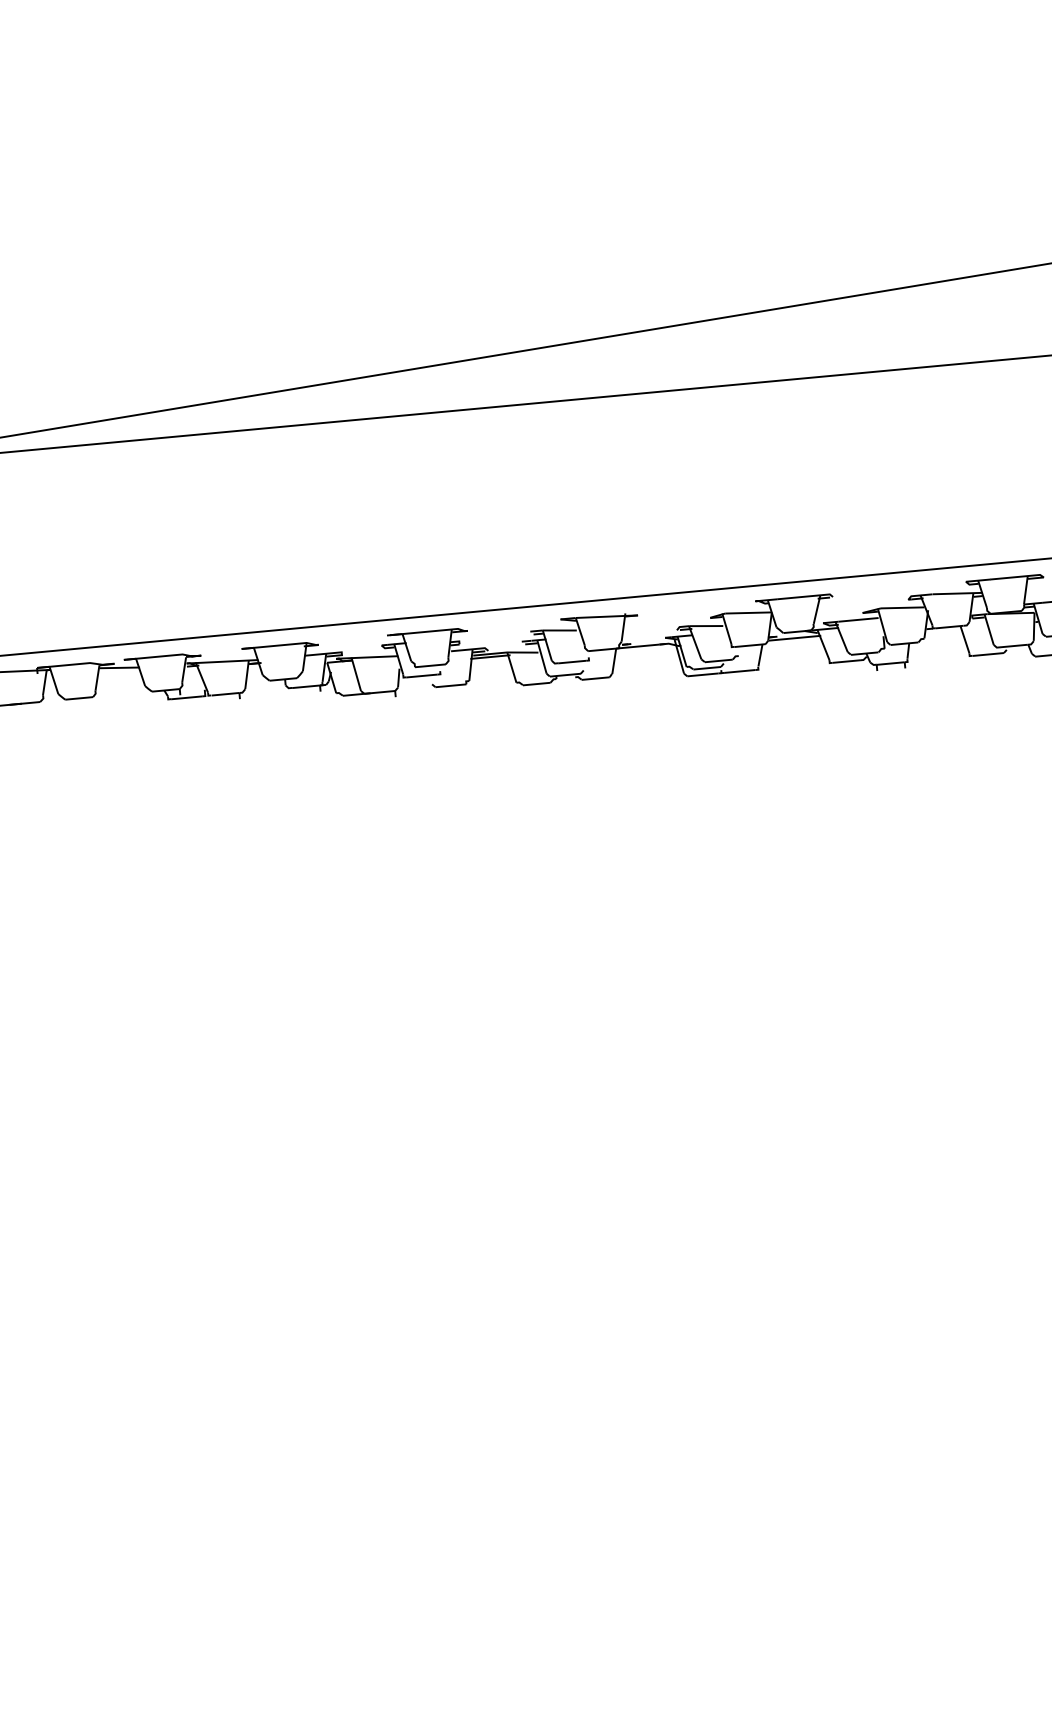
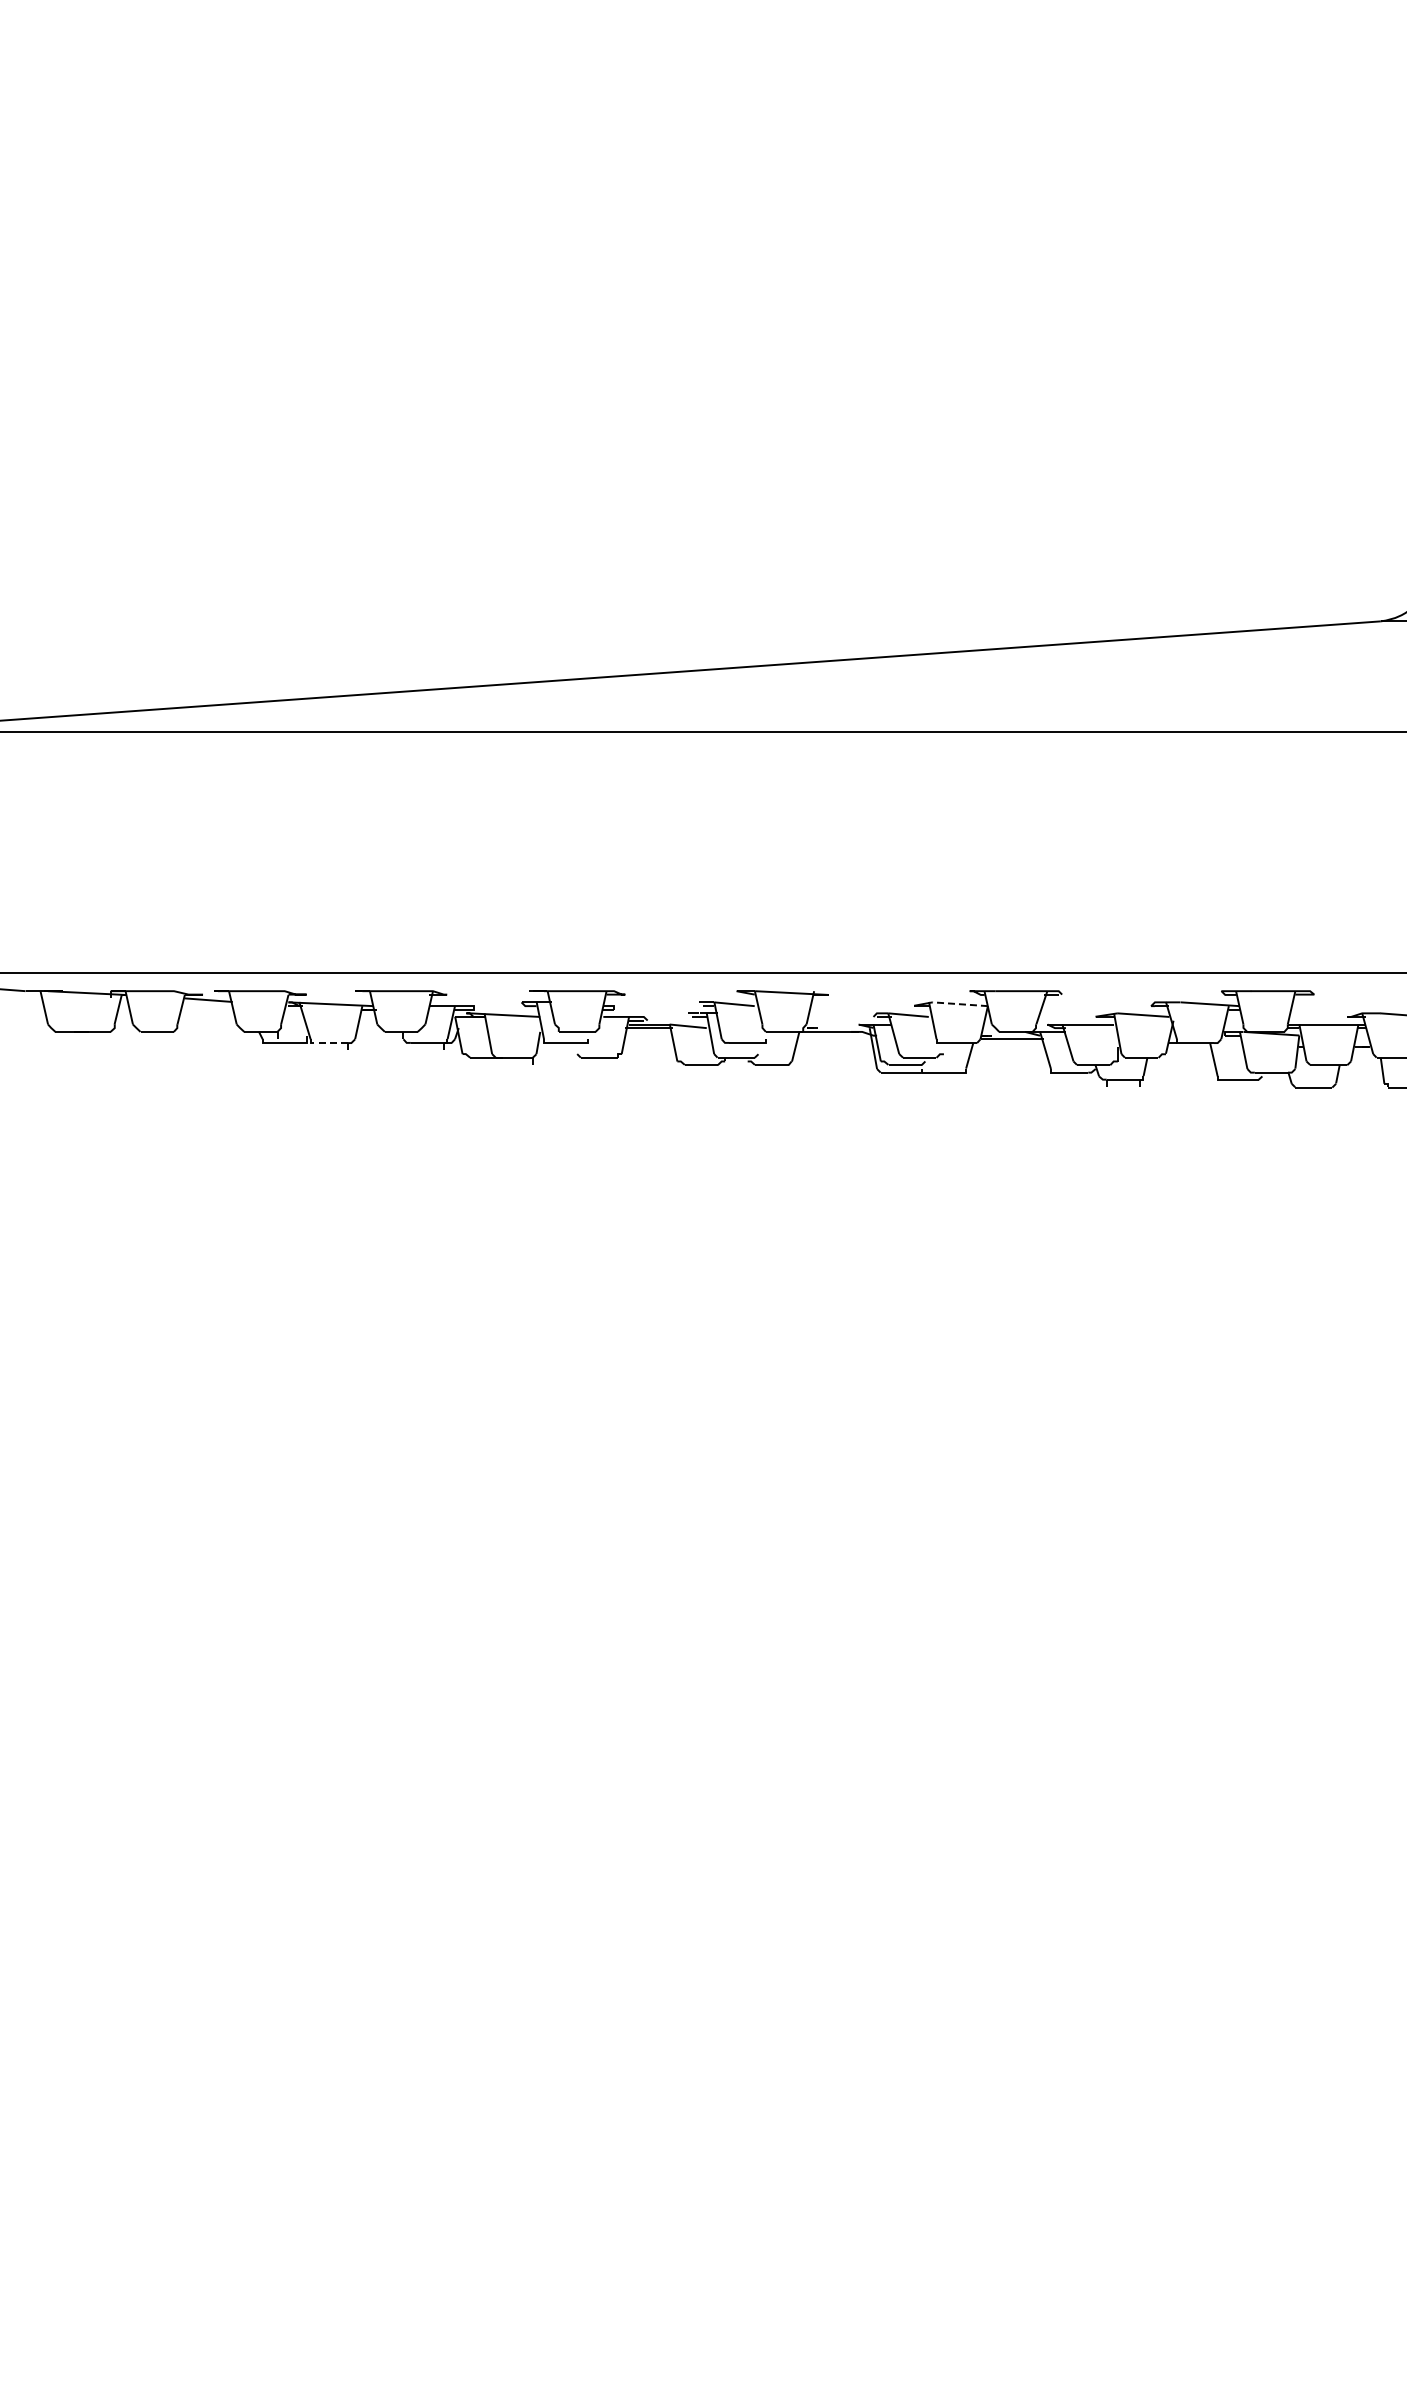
line: (748, 613) -> (960, 1004), solid -> dashed
line: (225, 694) -> (331, 1043), solid -> dashed

